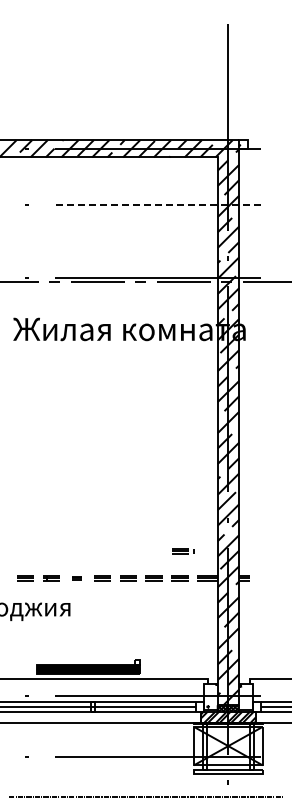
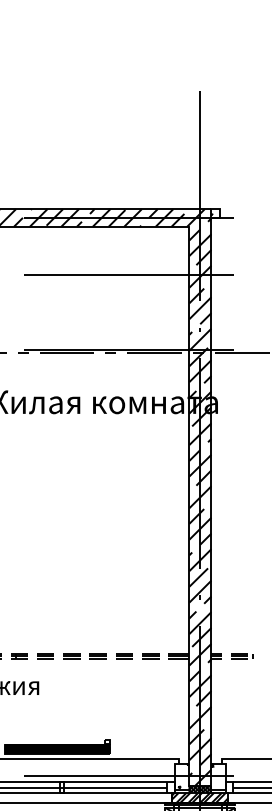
line: (157, 204) -> (128, 274), dashed -> solid
part: (183, 551) -> (242, 656), moved
part: (76, 578) -> (45, 656), size x1.67

